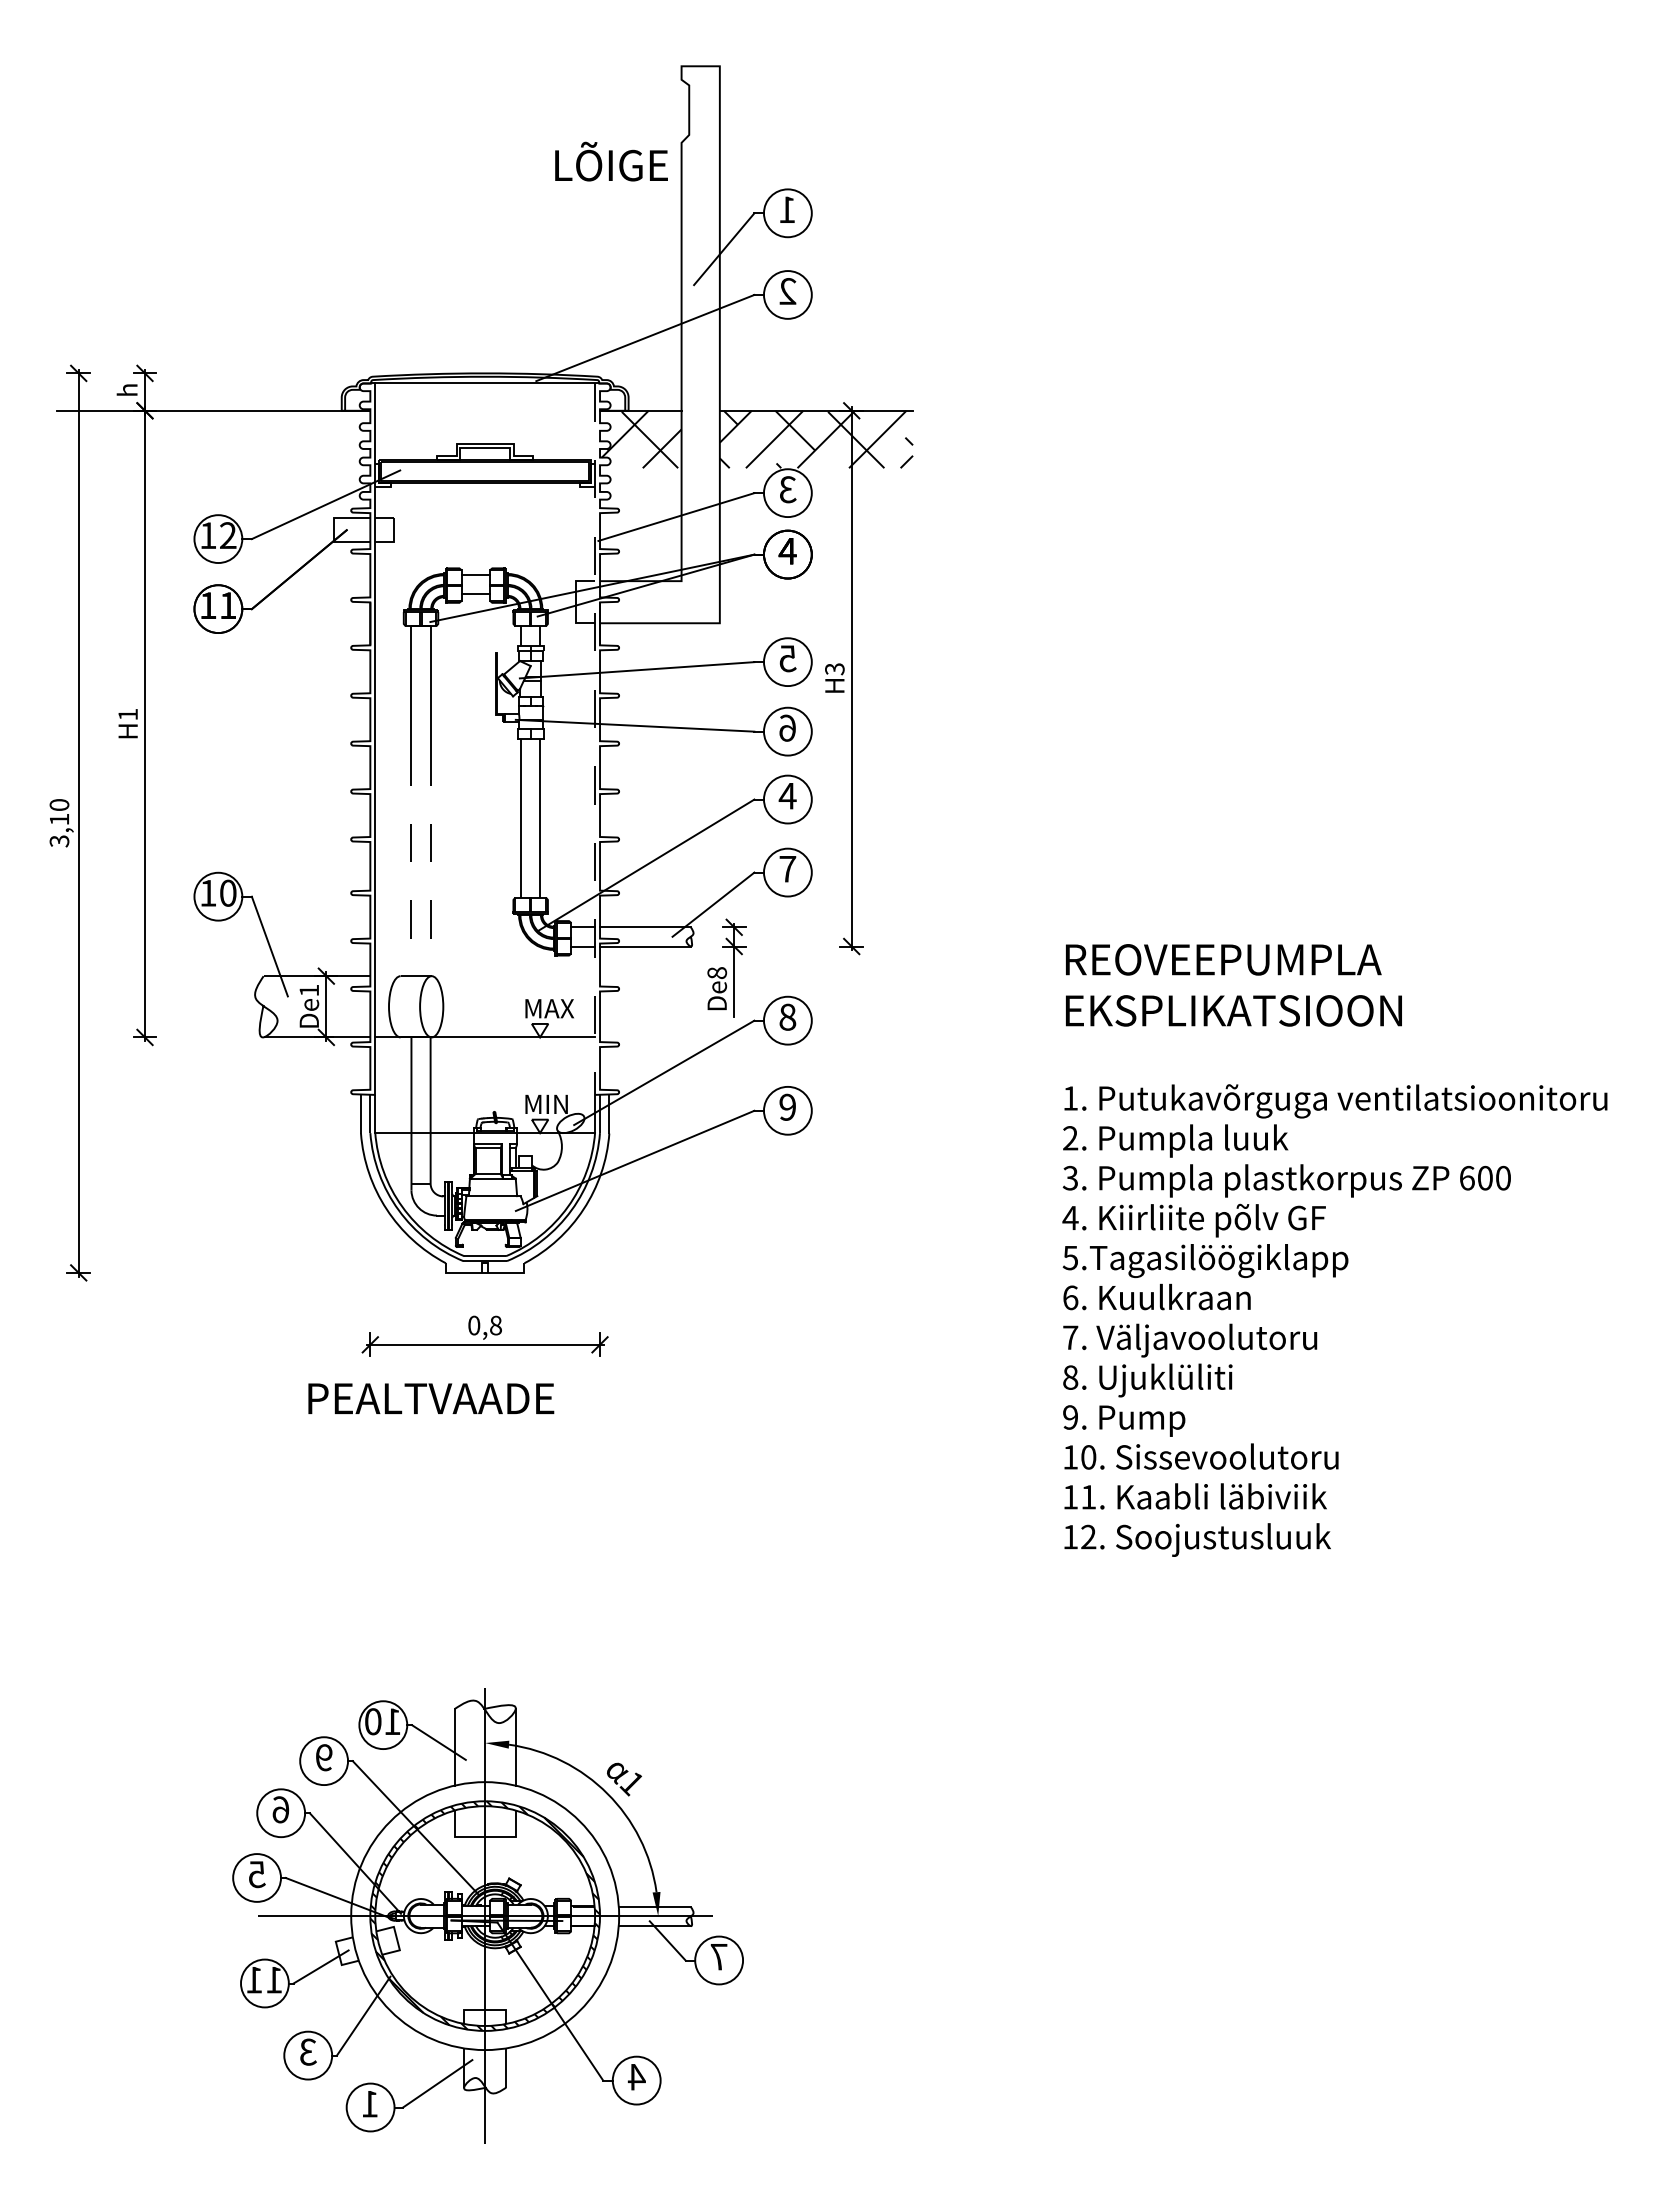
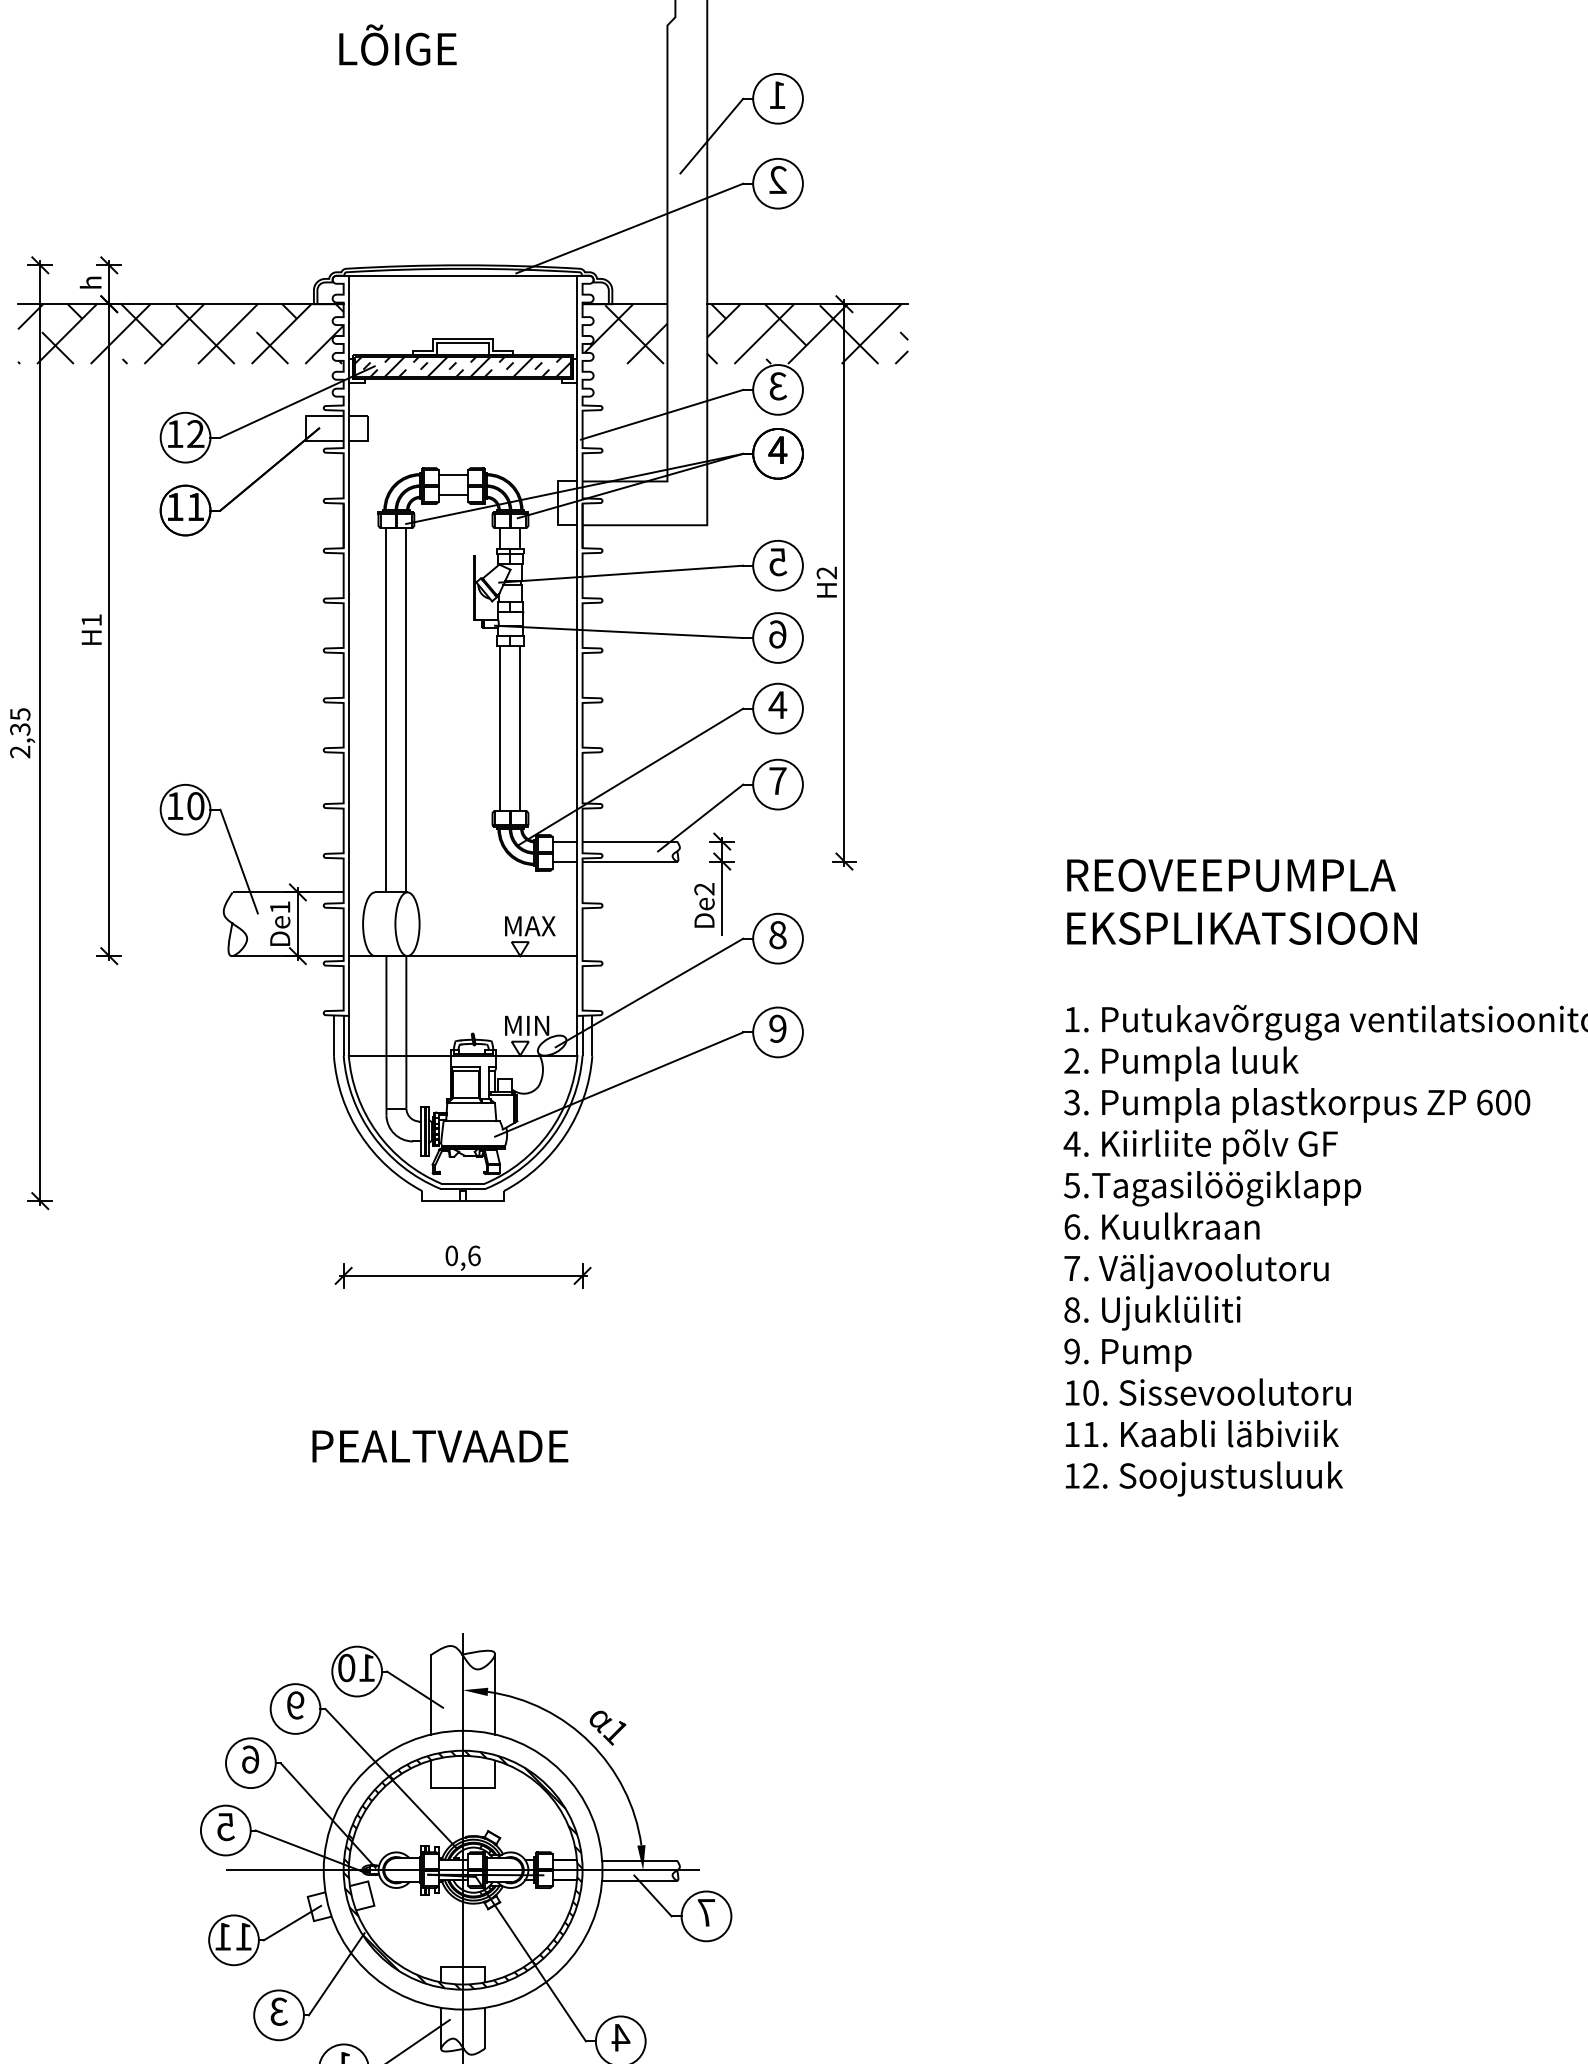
text: (611, 161) -> (397, 44), moved
hatch: (213, 439) -> (180, 334), added
hatch: (485, 470) -> (463, 366), added
text: (834, 669) -> (826, 573), H3 -> H2
line: (595, 739) -> (577, 646), dashed -> solid
text: (59, 823) -> (20, 733), 3,10 -> 2,35
line: (411, 862) -> (386, 774), dashed -> solid
line: (430, 862) -> (406, 774), dashed -> solid
text: (717, 973) -> (704, 889), De8 -> De2
text: (496, 1325) -> (474, 1255), 0,8 -> 0,6
text: (431, 1398) -> (440, 1446), moved

